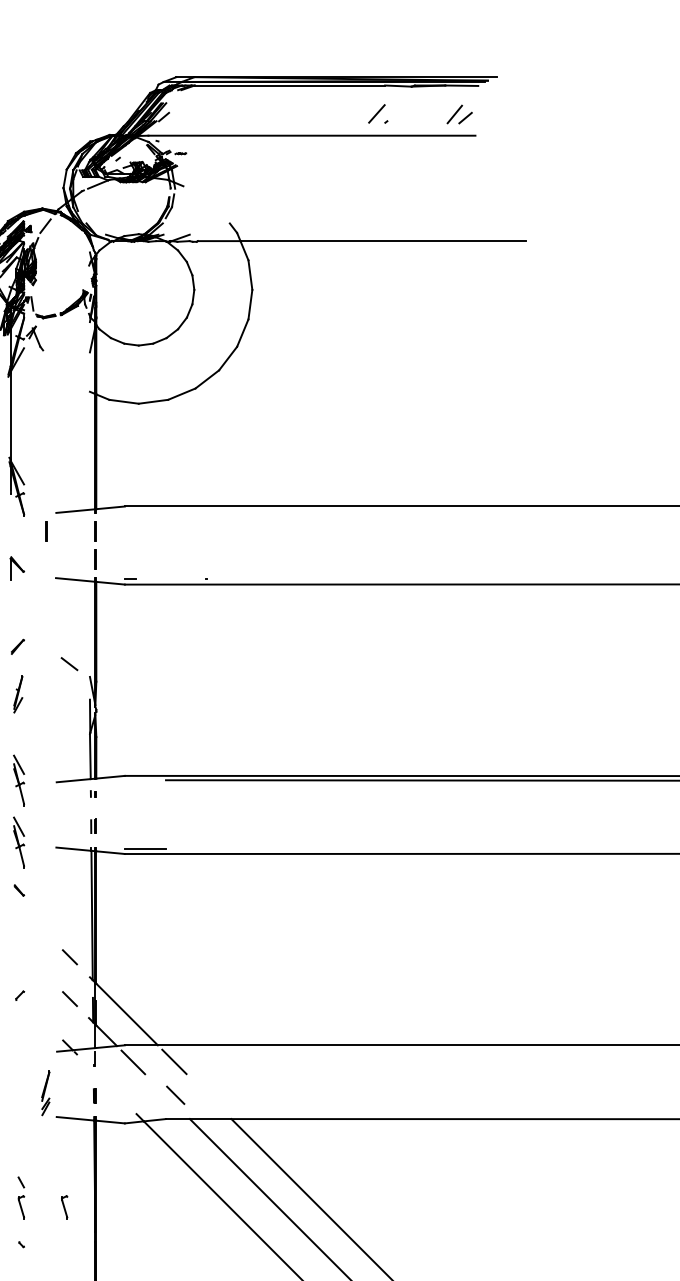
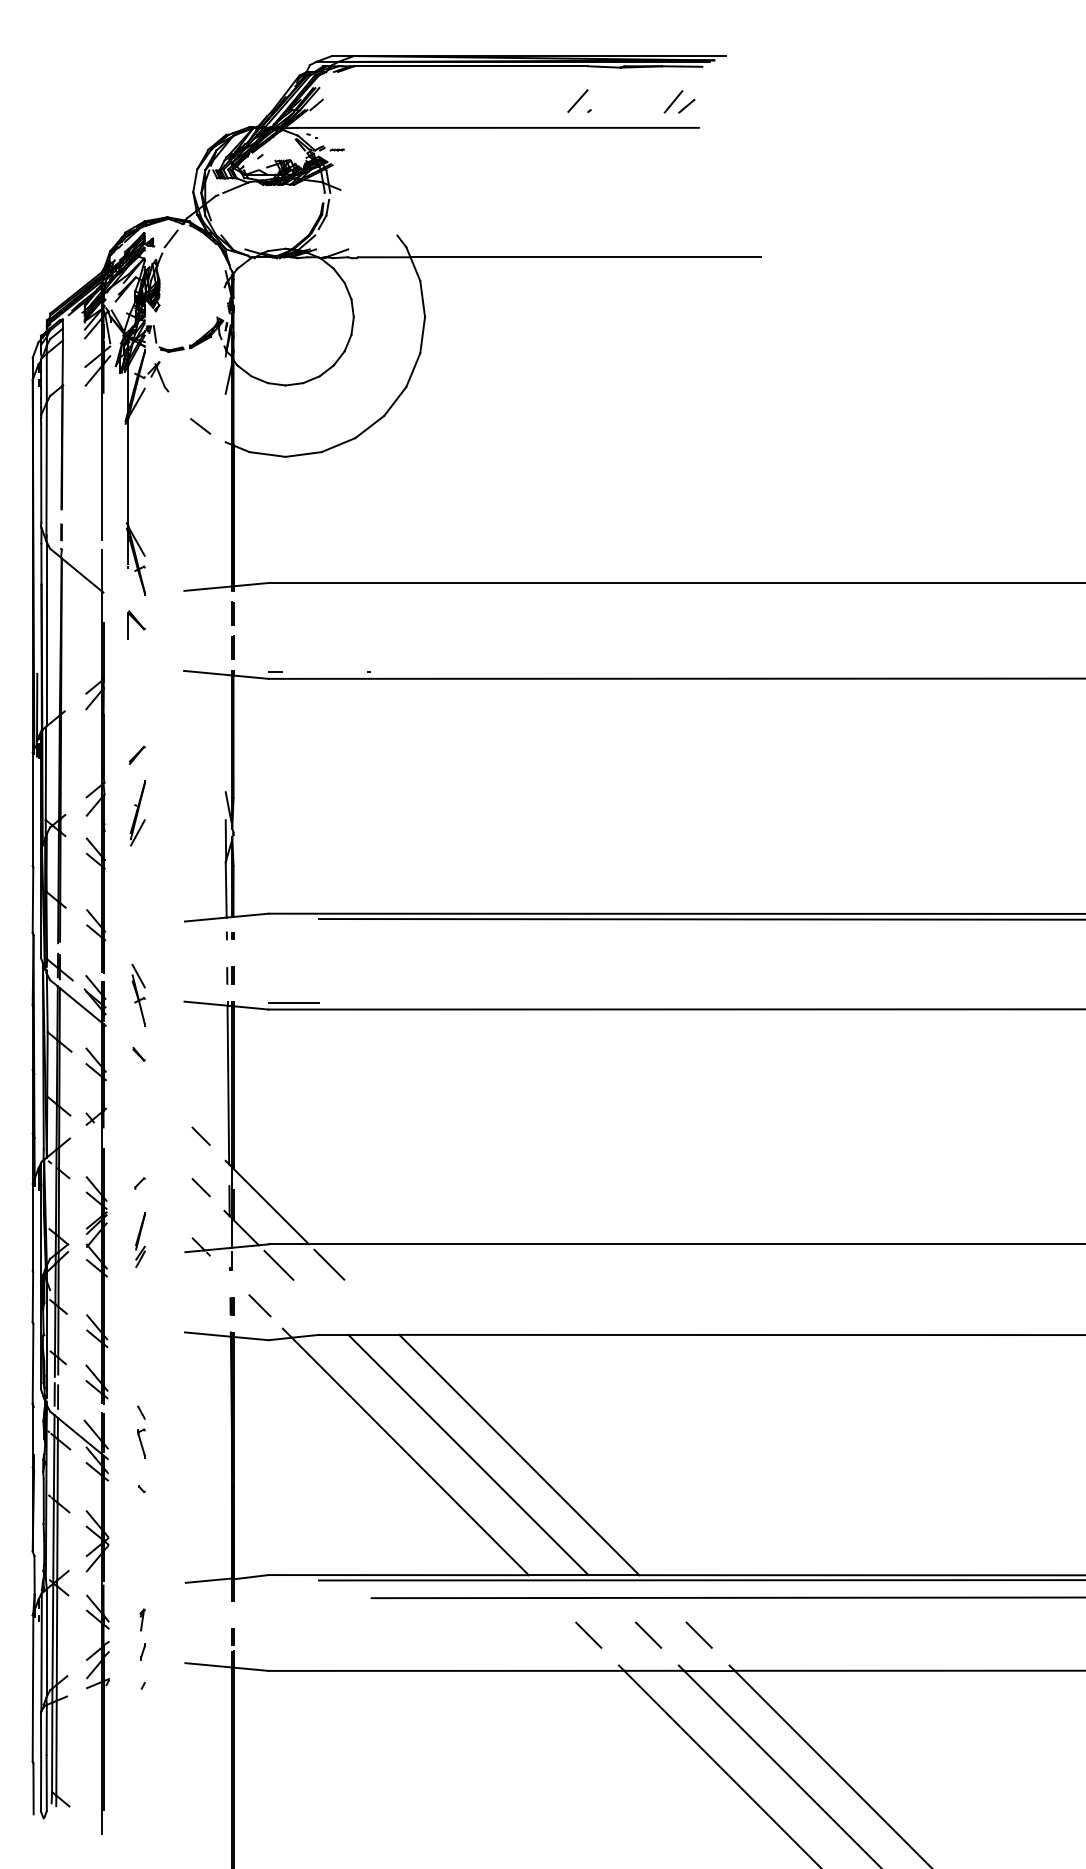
line: (45, 531) -> (171, 613), removed
part: (17, 567) -> (136, 624), moved
line: (69, 664) -> (200, 426), moved
part: (18, 694) -> (137, 813), size x1.43
part: (18, 779) -> (138, 918), removed
part: (45, 1093) -> (140, 1240), moved
line: (175, 1095) -> (259, 1305), moved
part: (64, 1207) -> (194, 1443), removed

